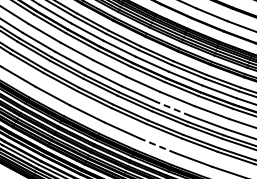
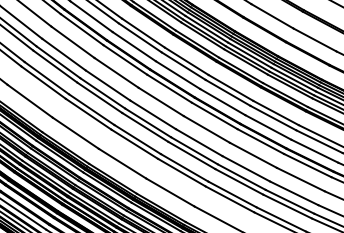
line: (173, 108) -> (199, 142), dashed -> solid
line: (157, 145) -> (169, 191), dashed -> solid

